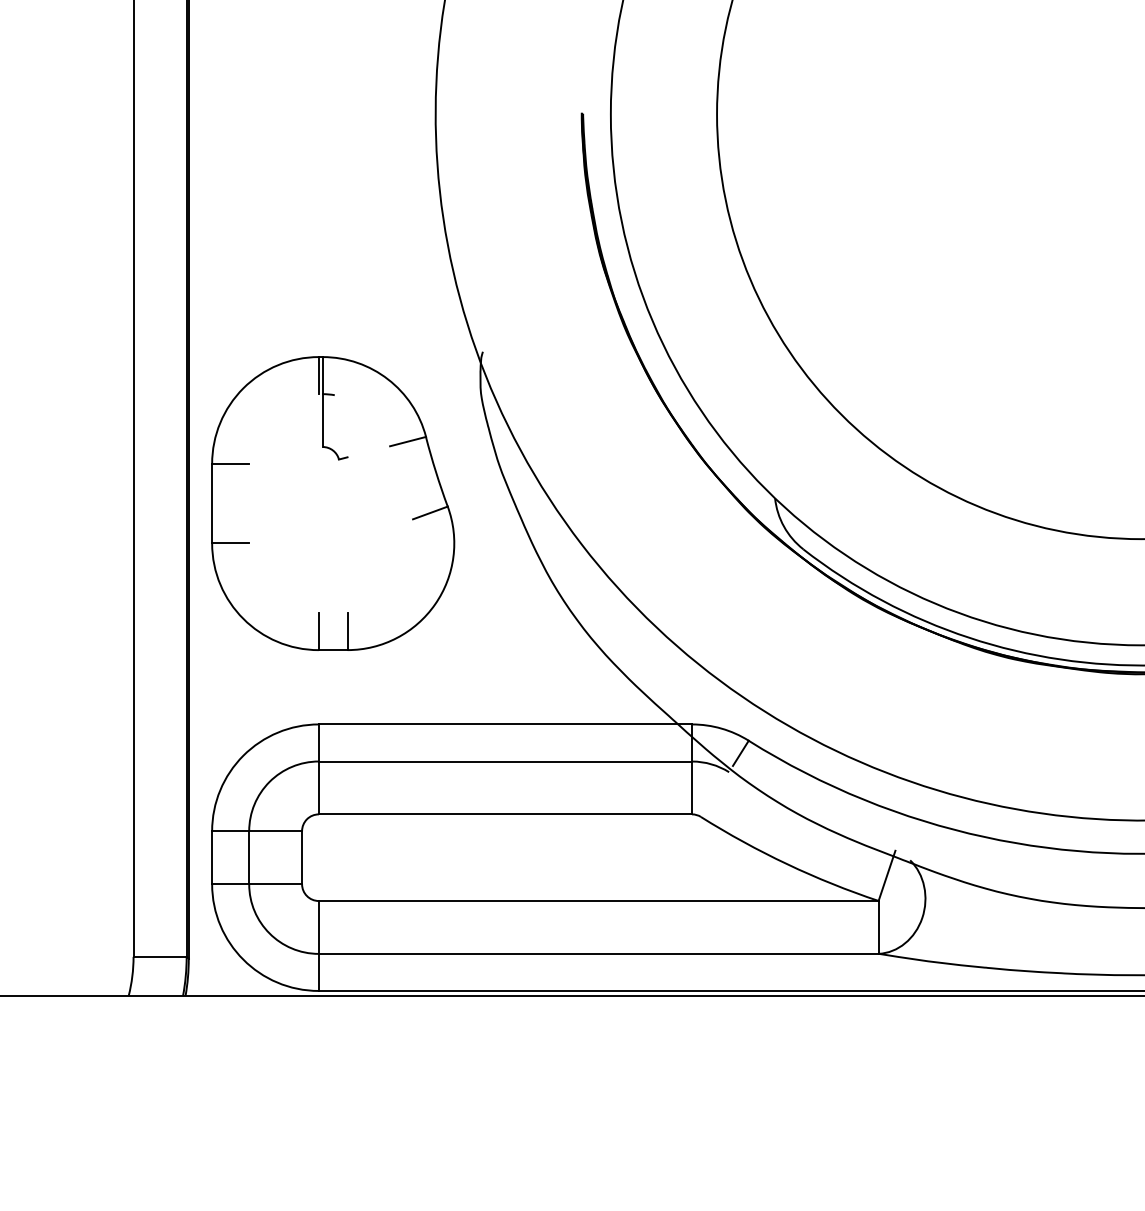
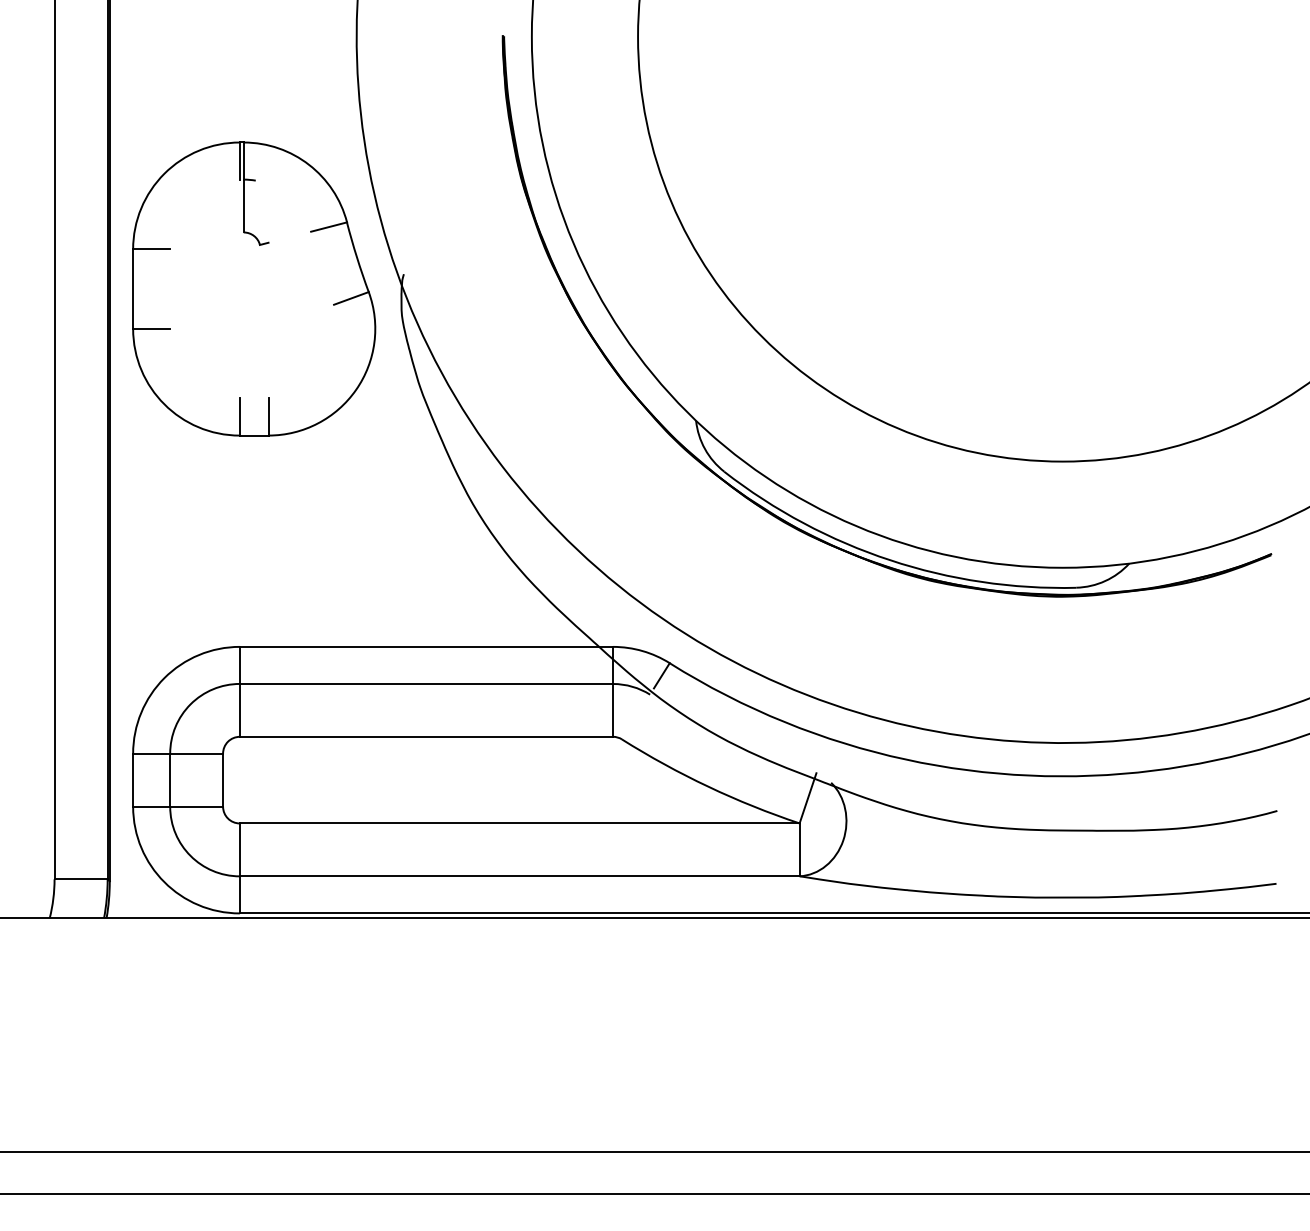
part: (333, 503) -> (254, 288), moved

